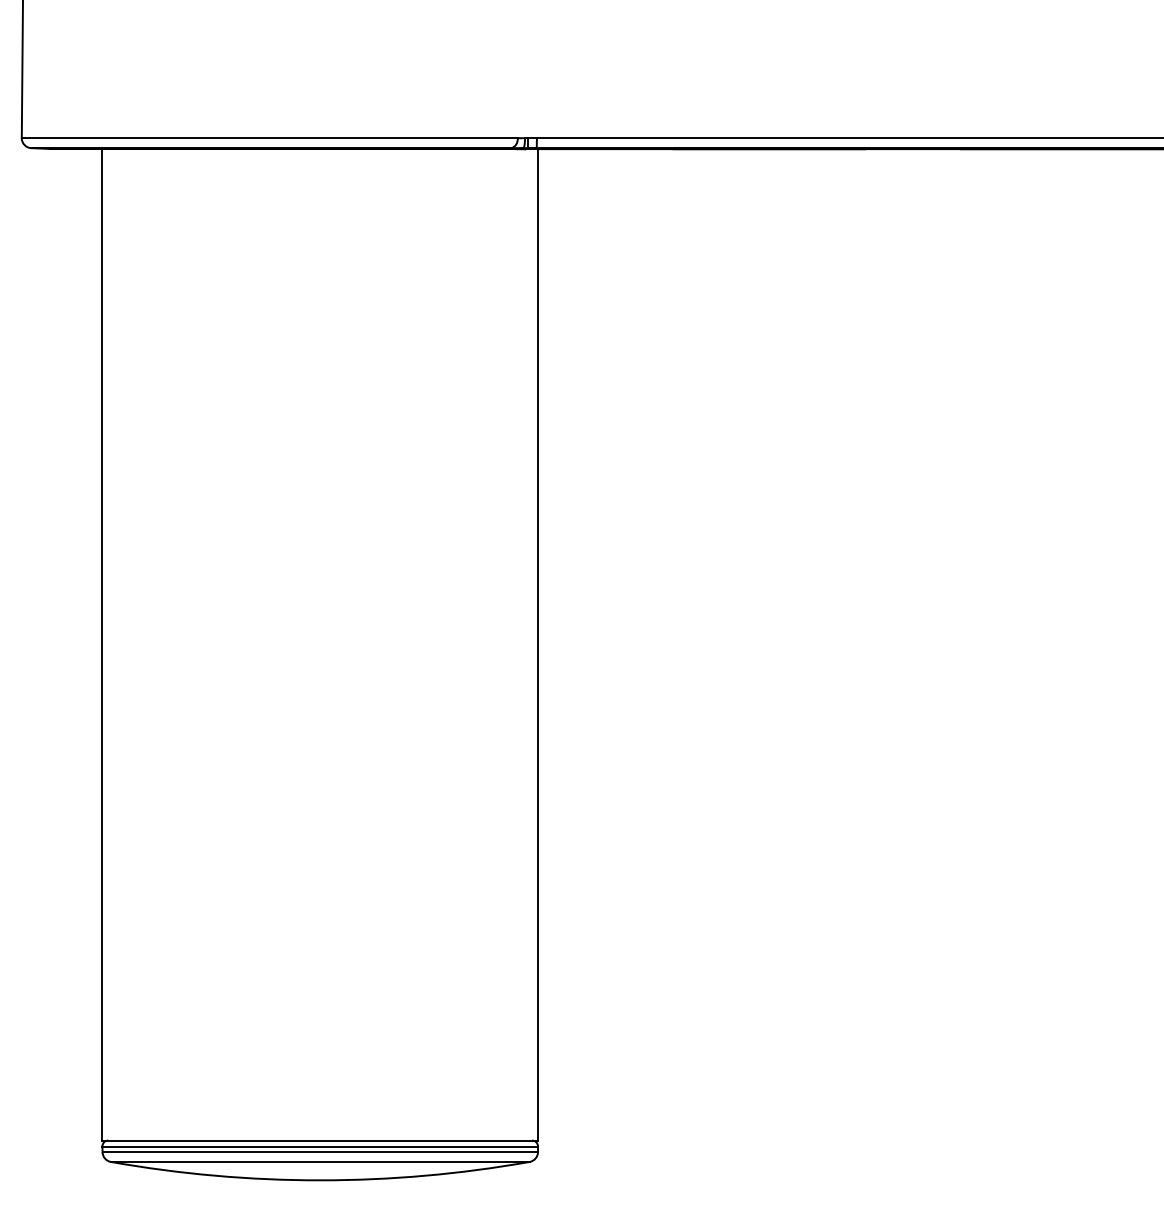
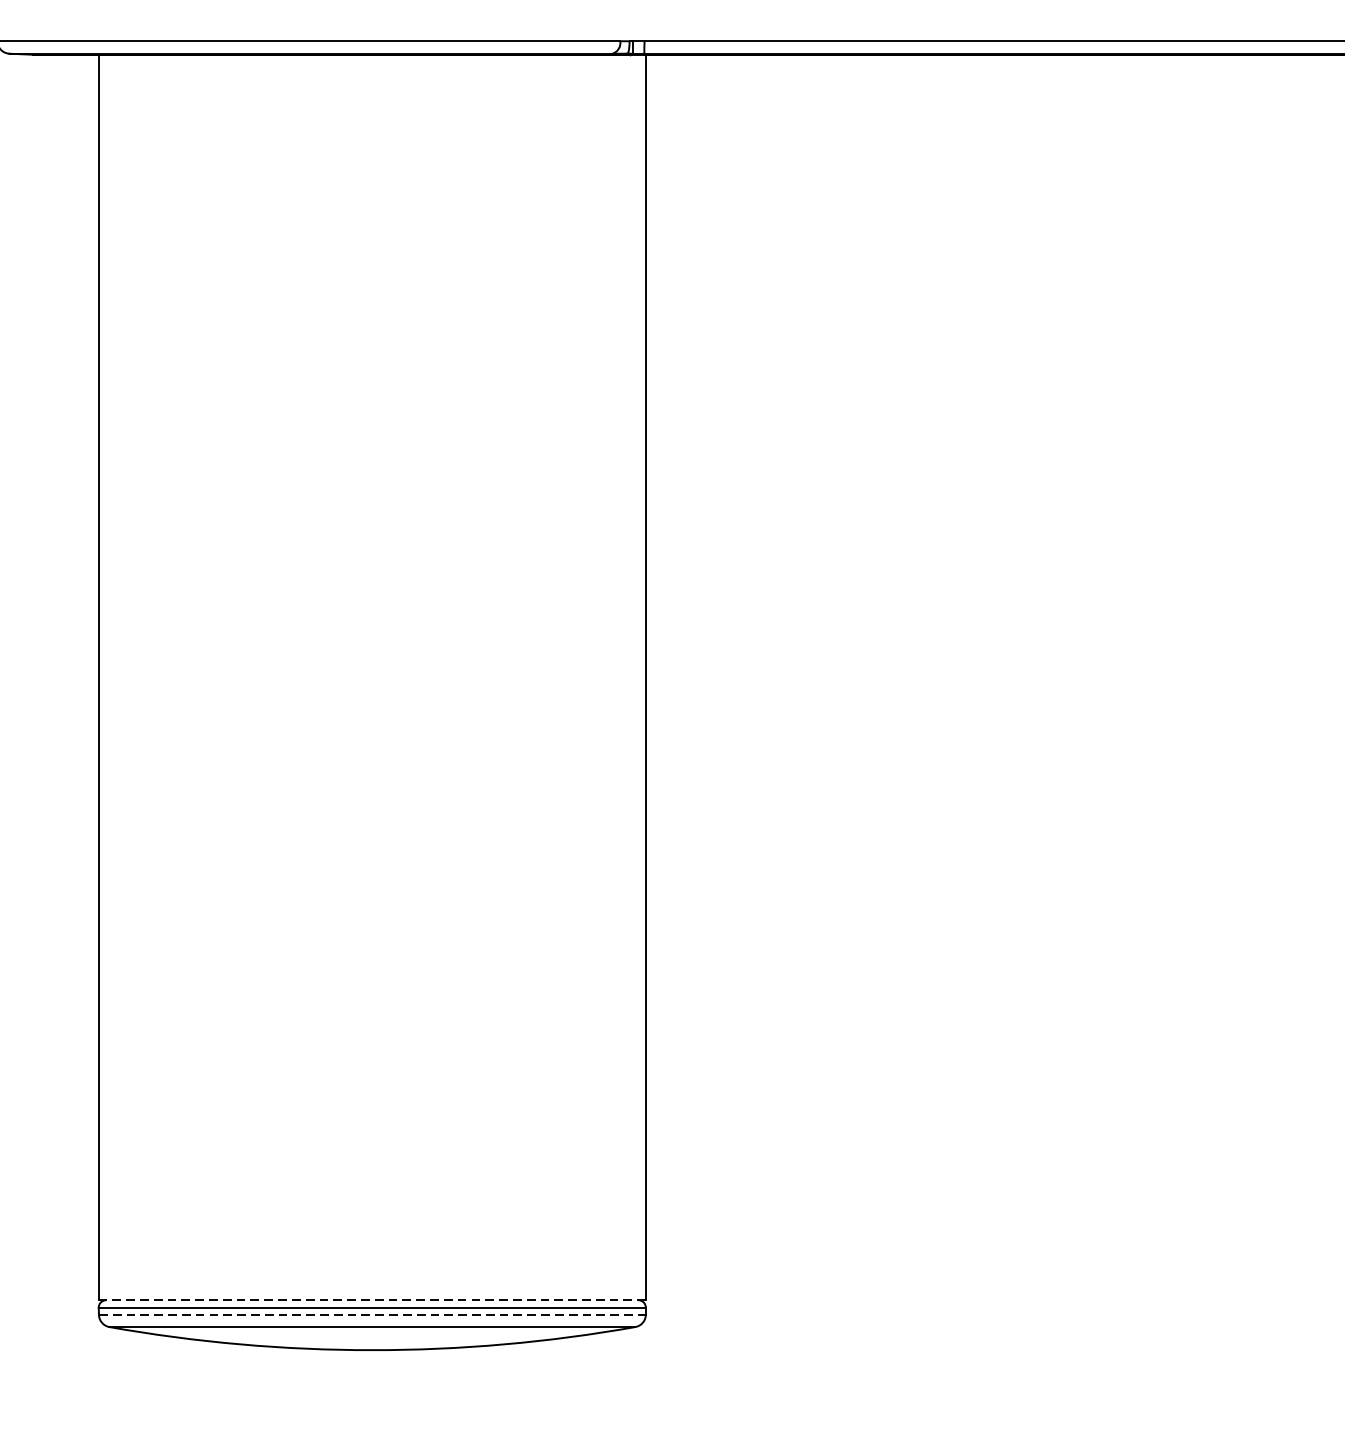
line: (320, 1140) -> (372, 1300), solid -> dashed
line: (320, 1152) -> (372, 1315), solid -> dashed

